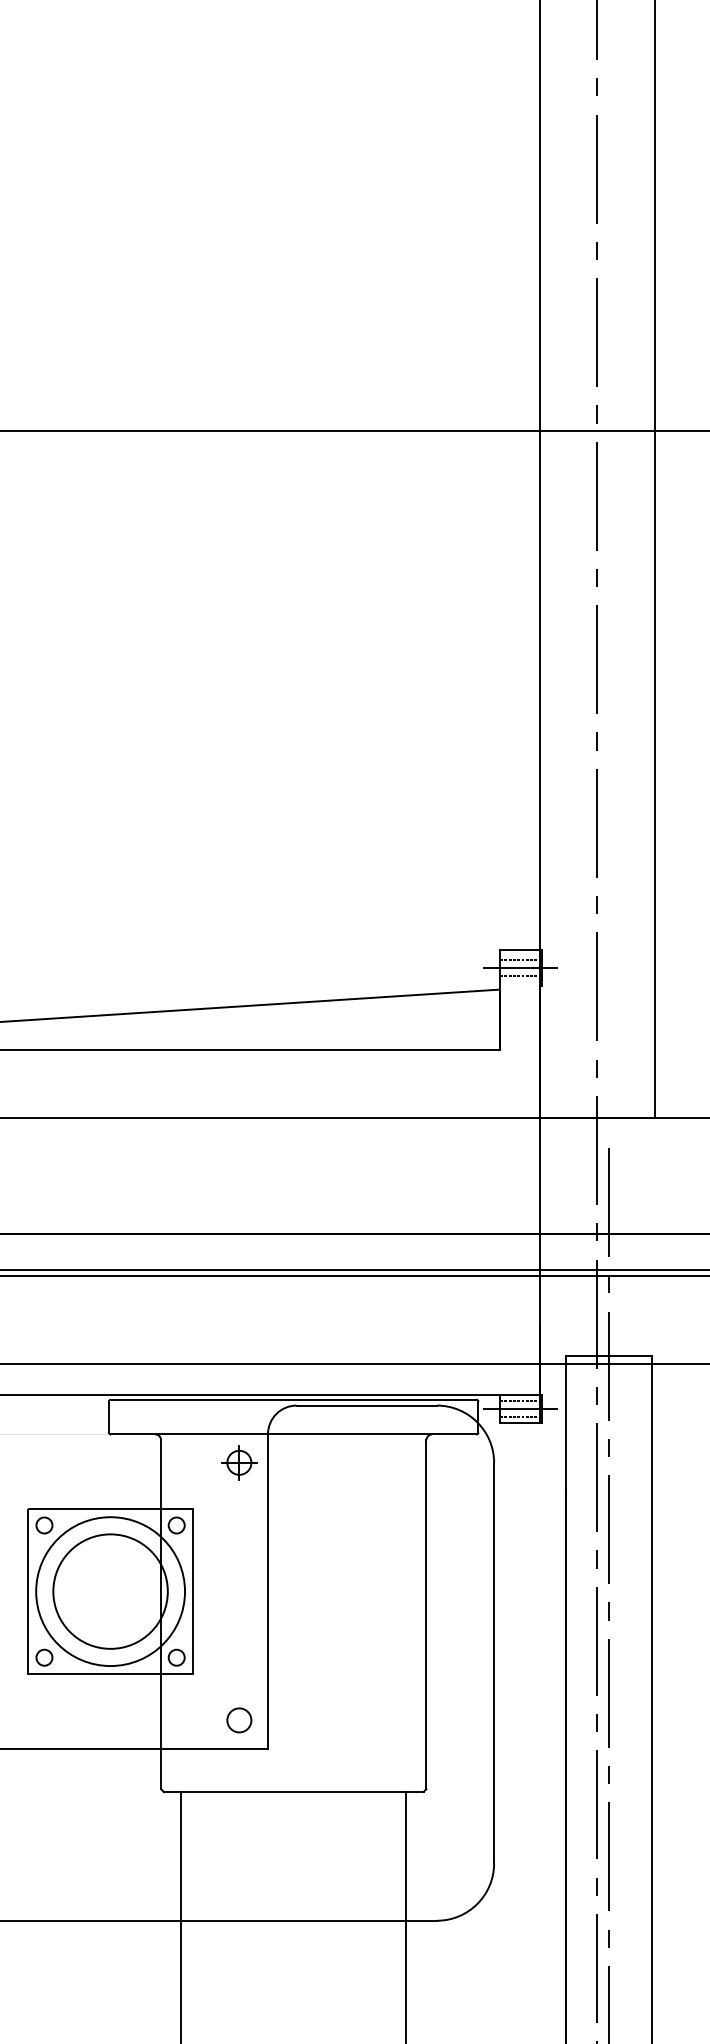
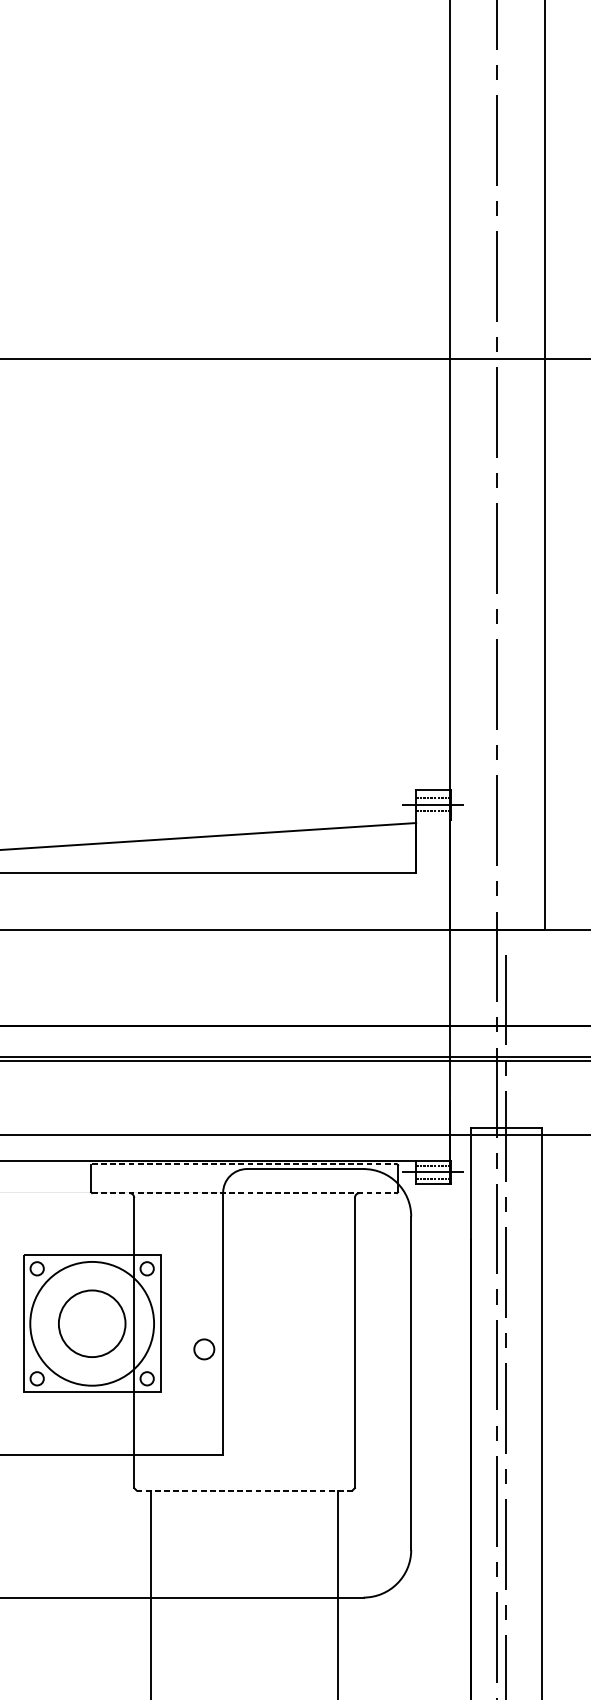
line: (294, 1399) -> (245, 1164), solid -> dashed
line: (294, 1434) -> (245, 1193), solid -> dashed
part: (239, 1462) -> (199, 1216), removed
circle: (110, 1591) -> (92, 1323), size x0.7
circle: (239, 1720) -> (204, 1349), moved
line: (293, 1792) -> (244, 1490), solid -> dashed

